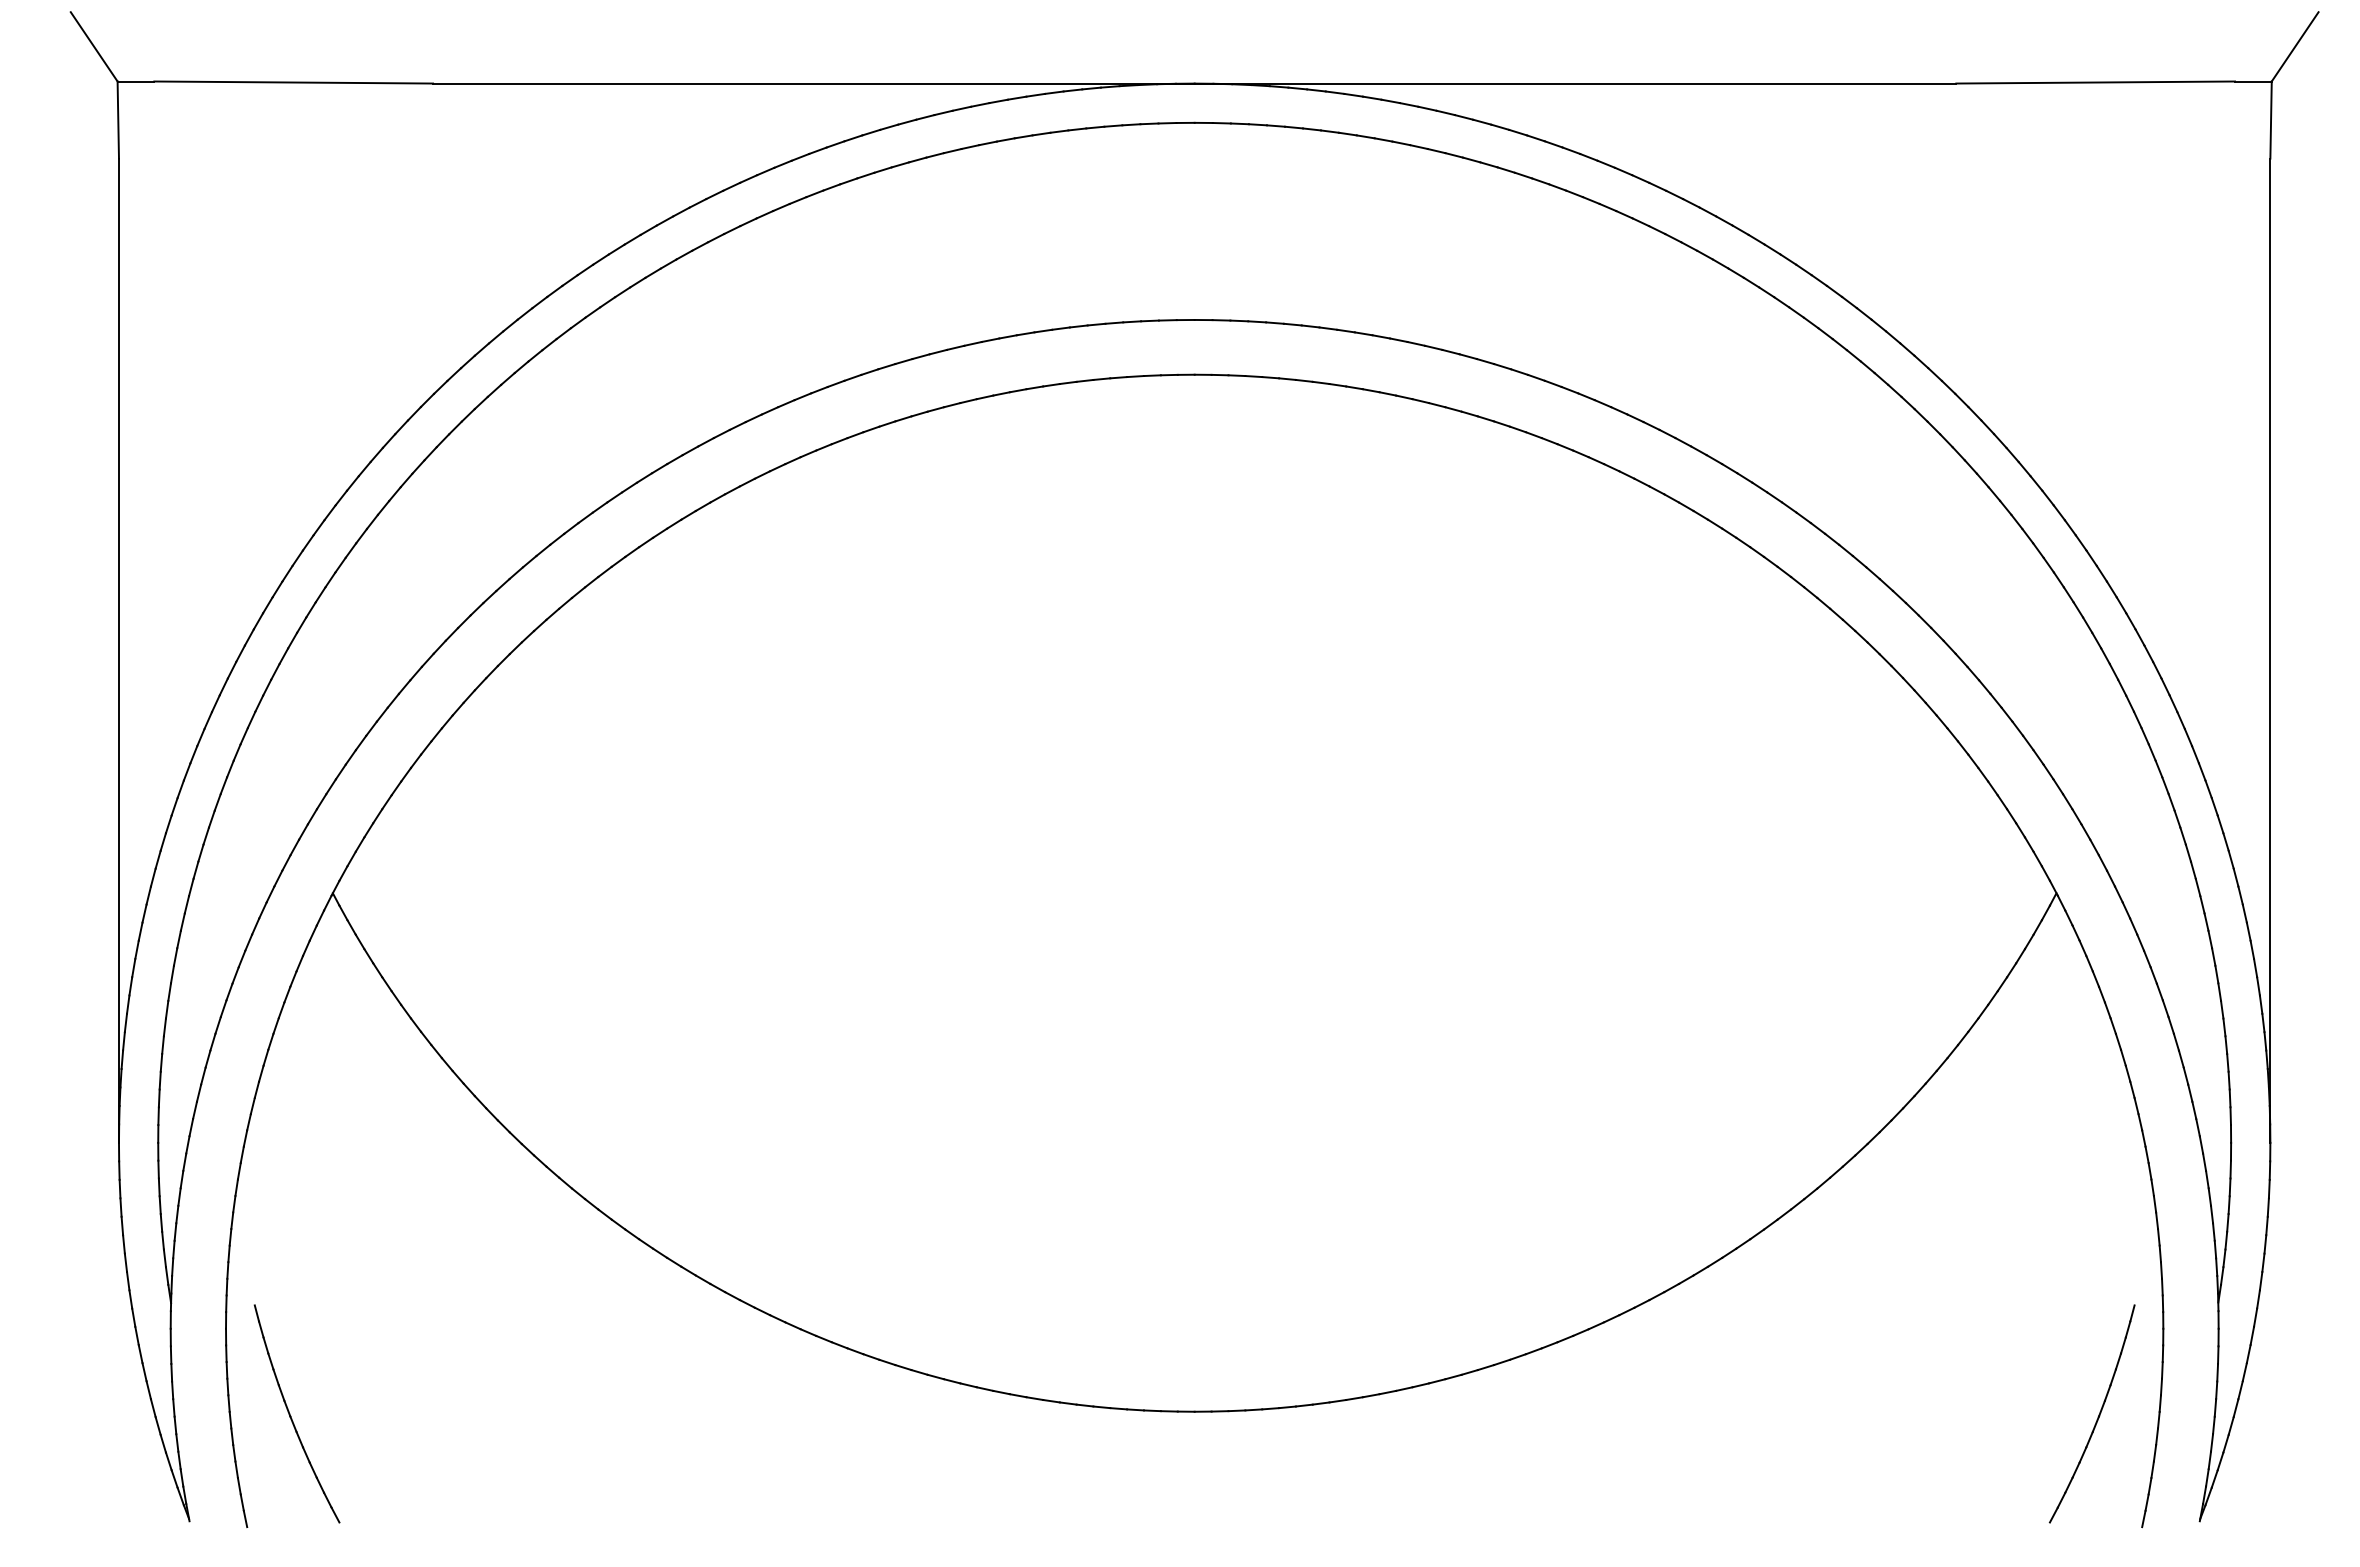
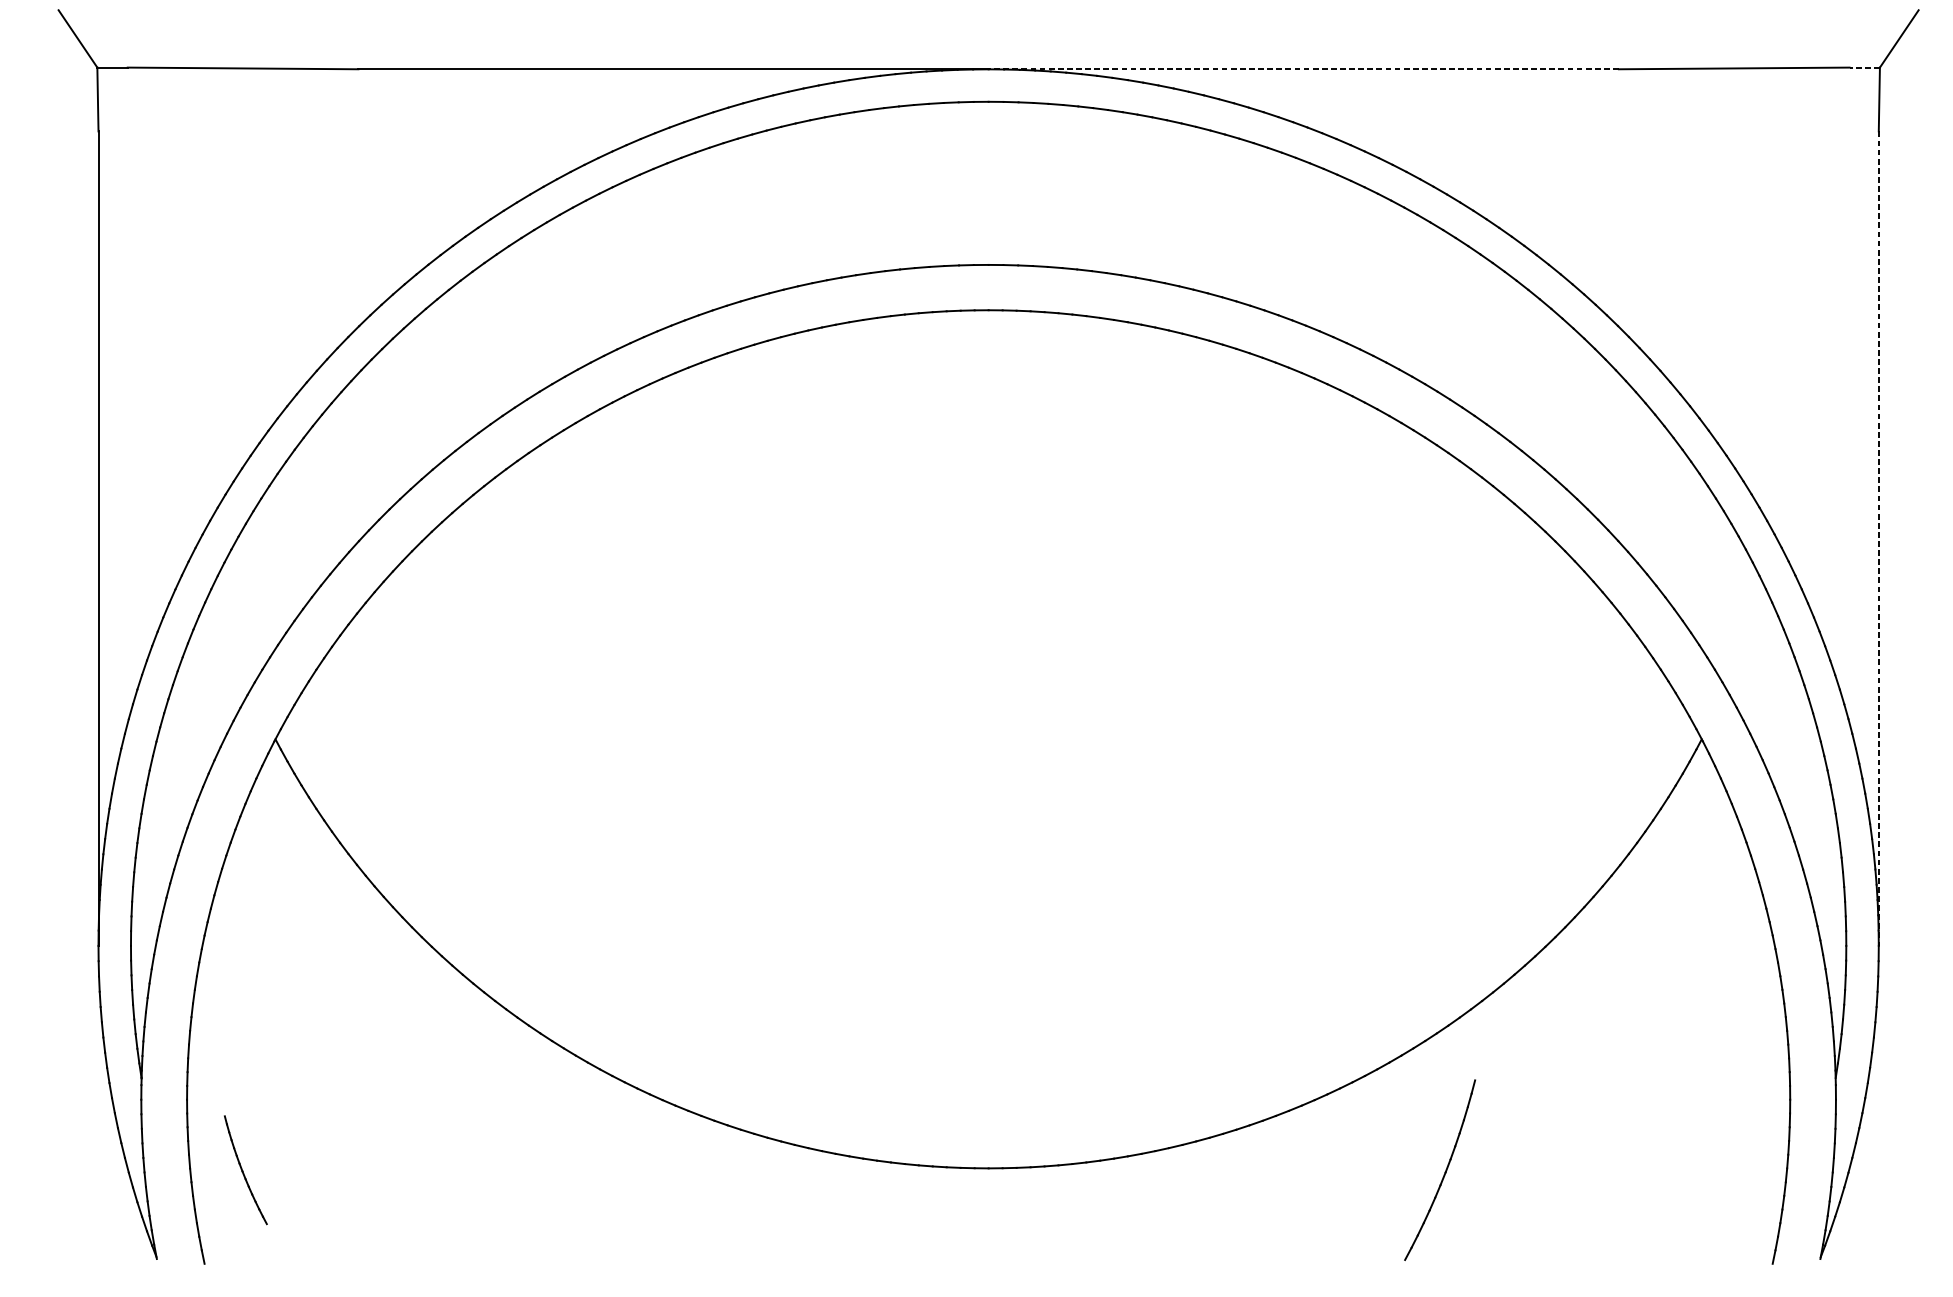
line: (2252, 81) -> (1863, 67), solid -> dashed
line: (1575, 83) -> (1303, 69), solid -> dashed
line: (2270, 651) -> (1878, 539), solid -> dashed
part: (296, 1413) -> (245, 1169), size x0.6
part: (2098, 1414) -> (1445, 1170), moved

